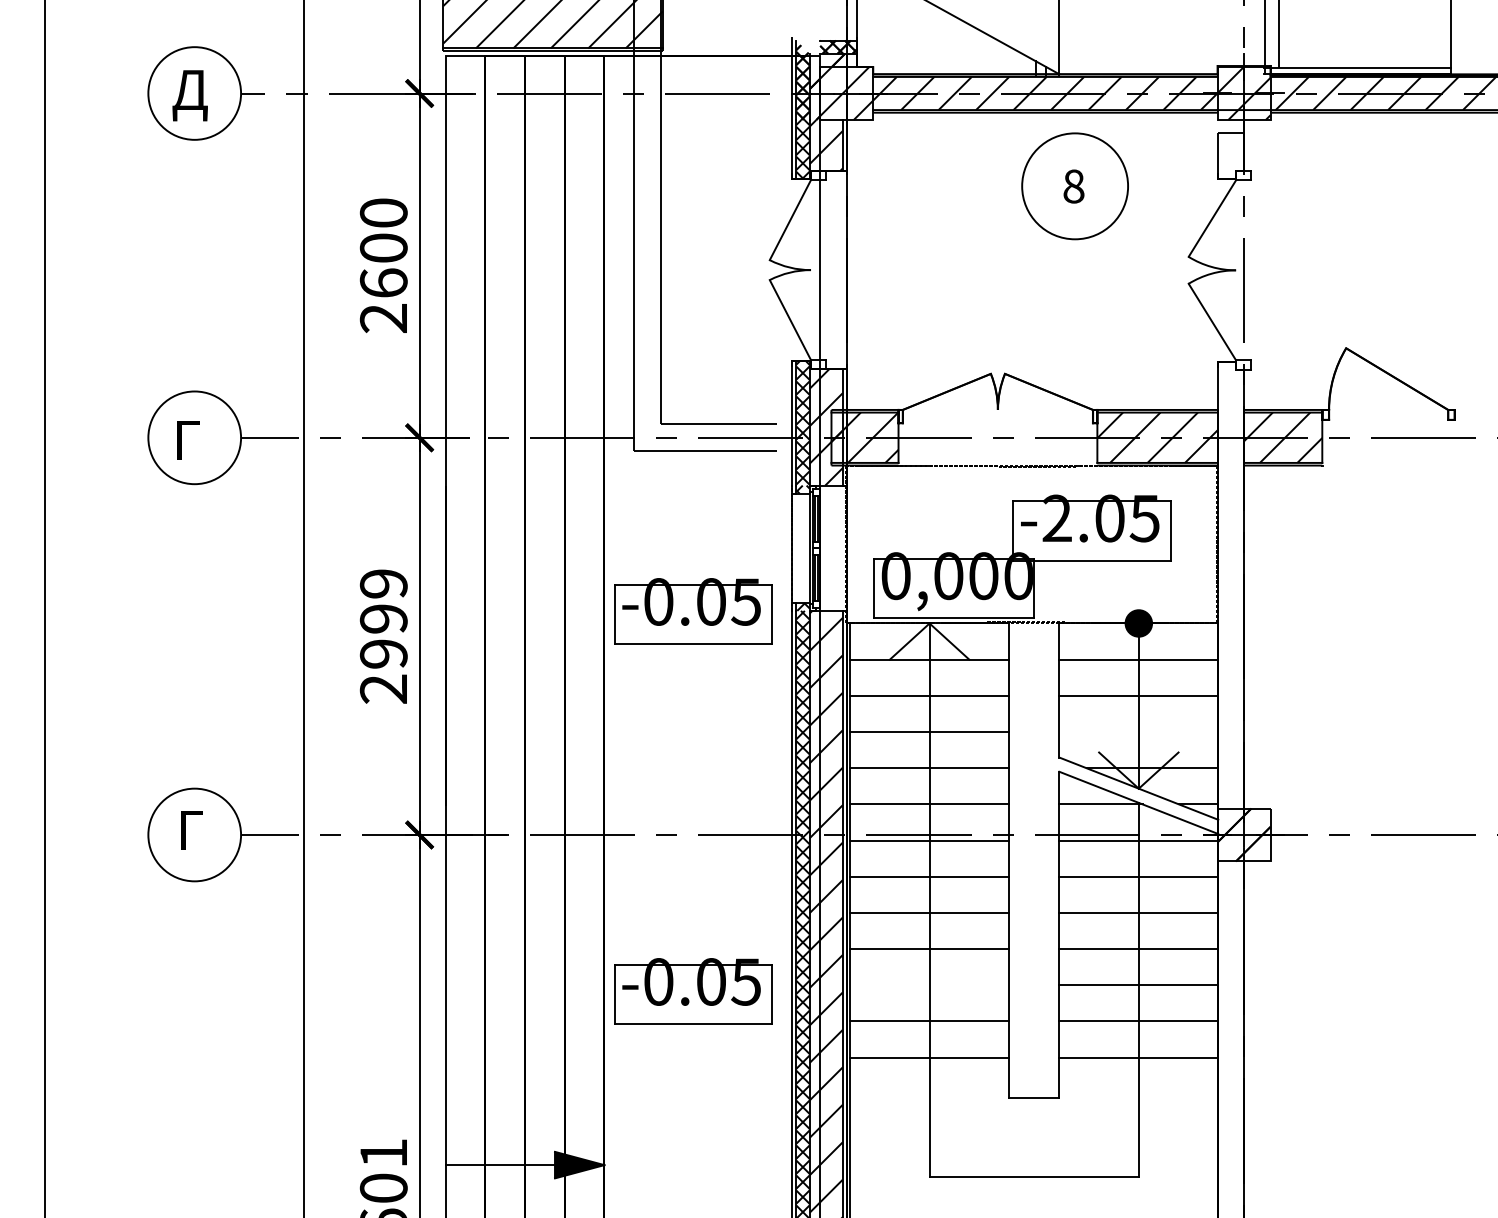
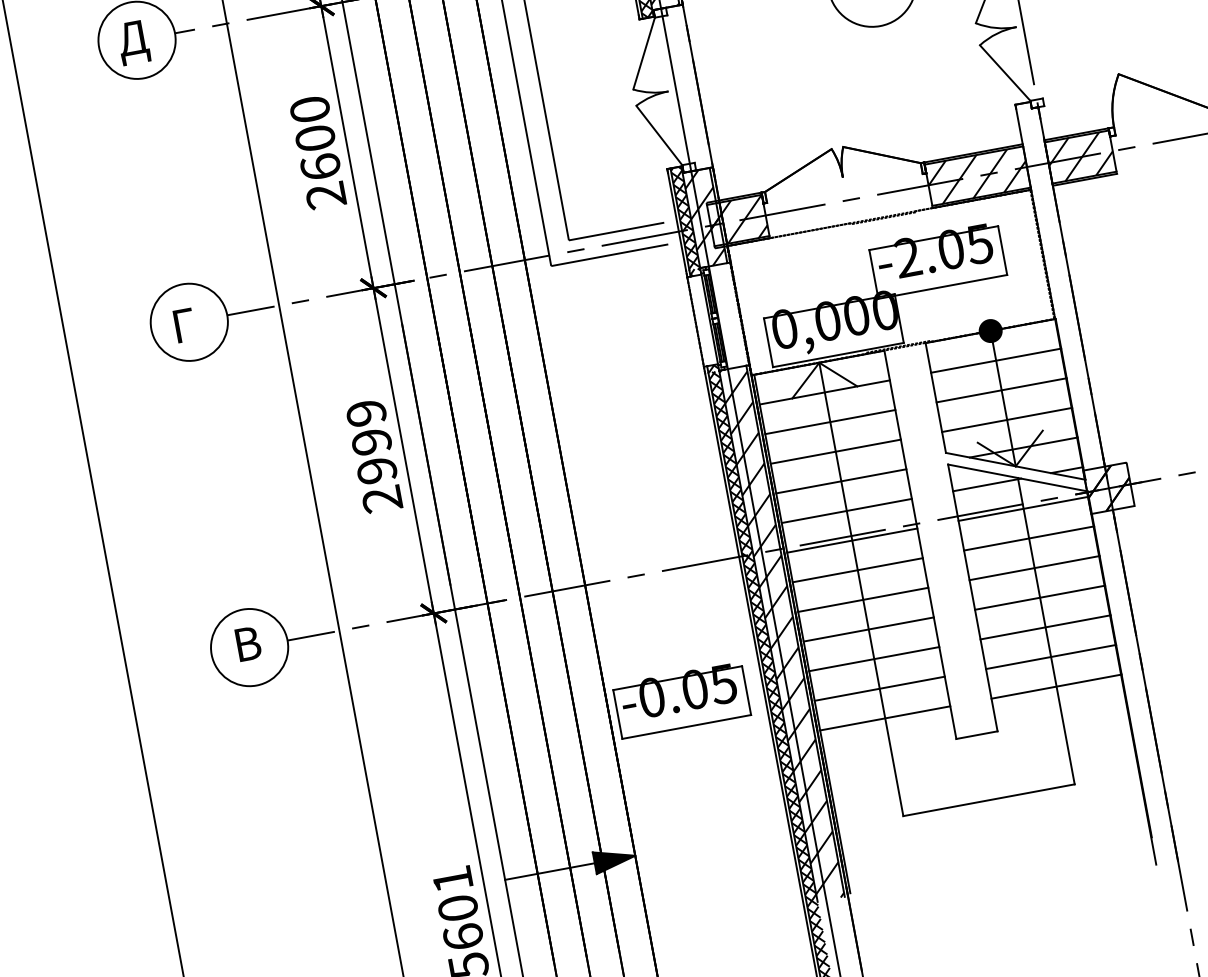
part: (693, 611) -> (624, 388), removed
line: (1138, 732) -> (1006, 420), added
text: (194, 830) -> (248, 643), Г -> В
line: (929, 985) -> (874, 659), added

